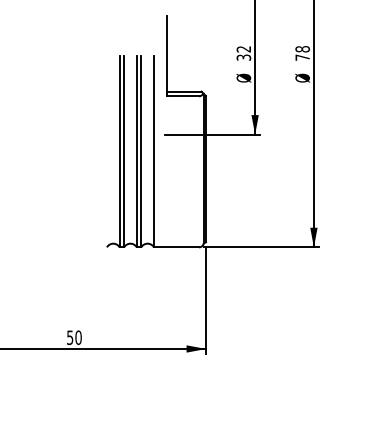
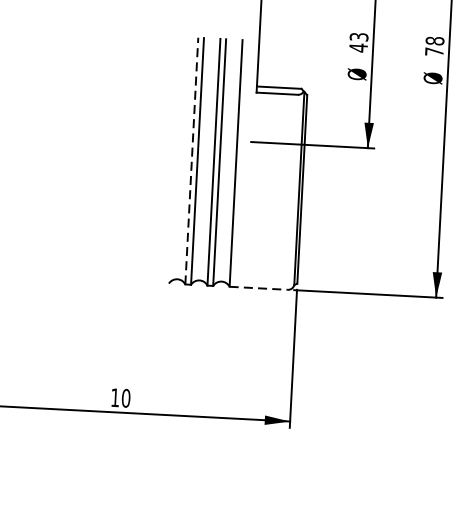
text: (243, 53) -> (358, 42), 32 -> 43
line: (119, 151) -> (191, 160), solid -> dashed
line: (176, 247) -> (258, 288), solid -> dashed
text: (70, 337) -> (115, 397), 50 -> 10

